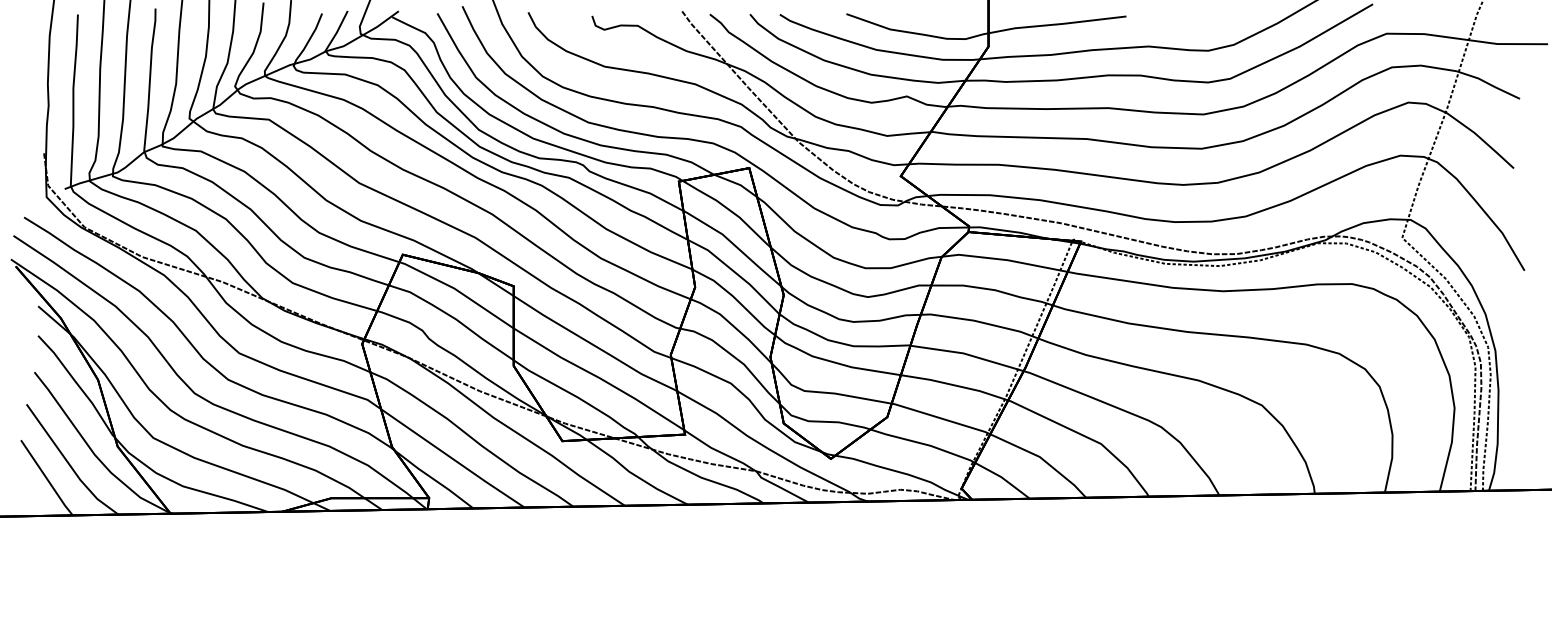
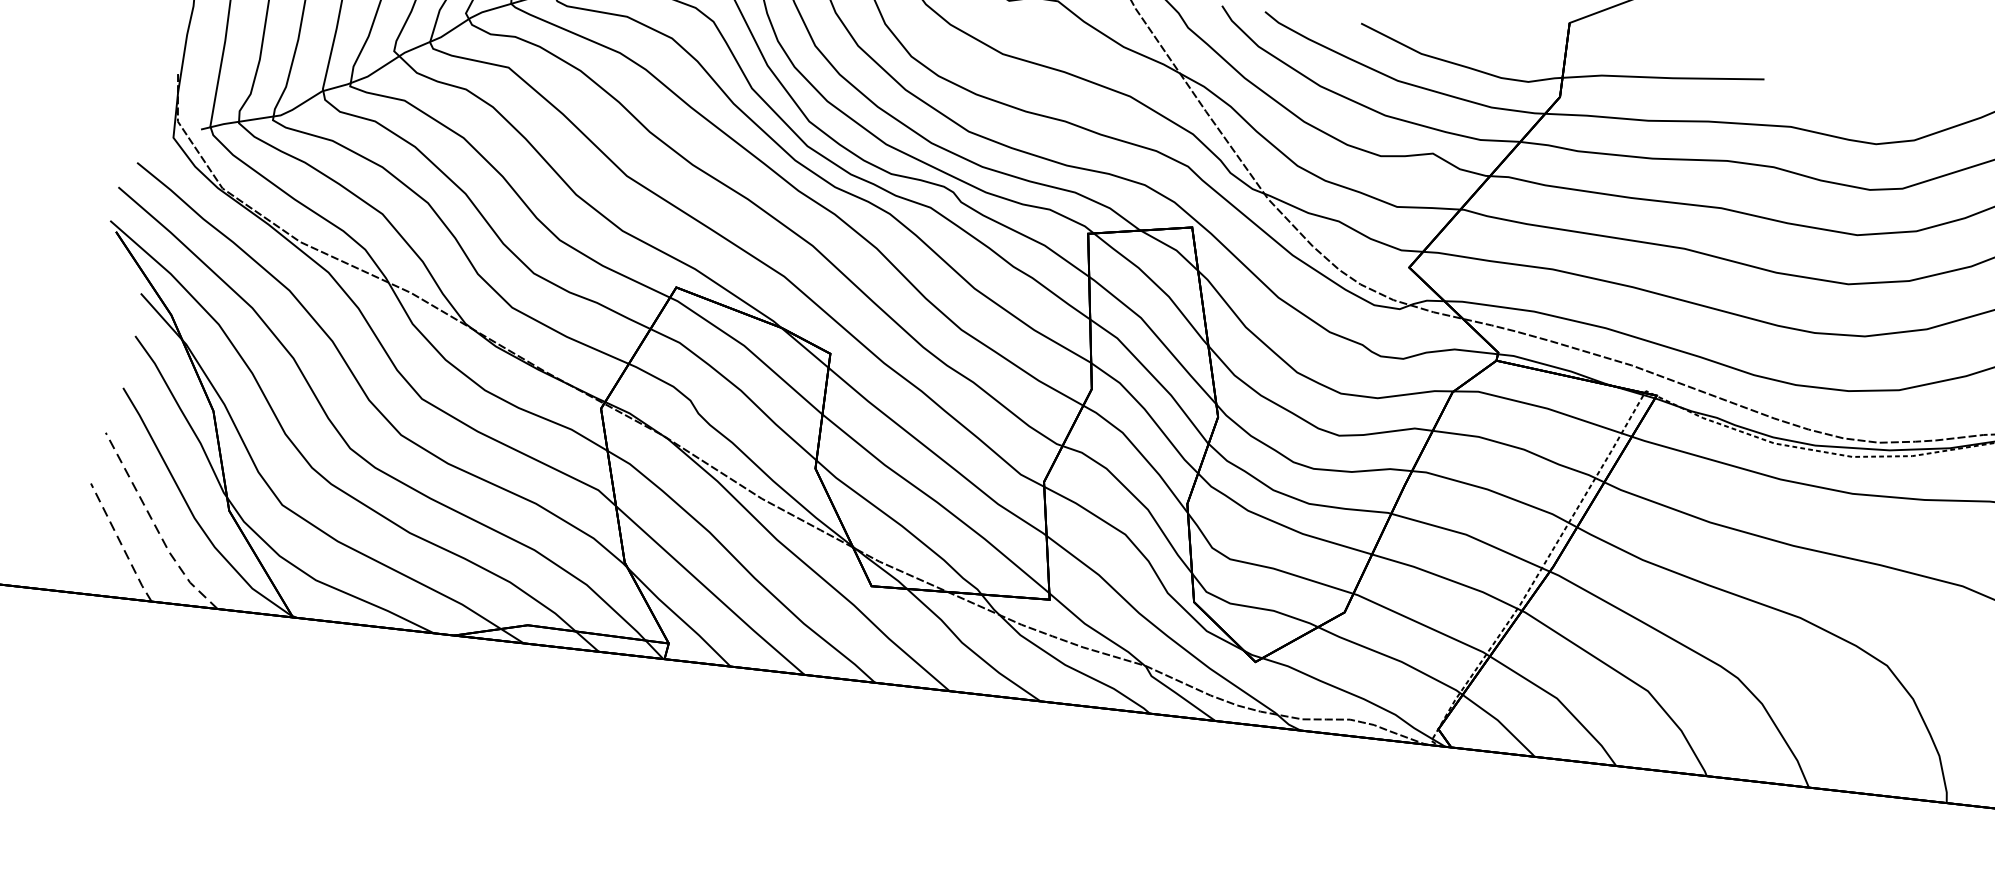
line: (69, 464) -> (156, 527), solid -> dashed
line: (46, 478) -> (120, 543), solid -> dashed

